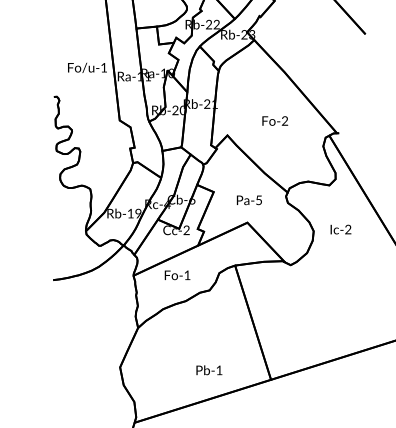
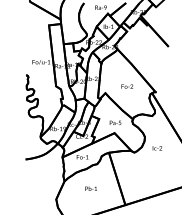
text: (338, 230) -> (156, 148), moved
text: (207, 369) -> (90, 188), moved

